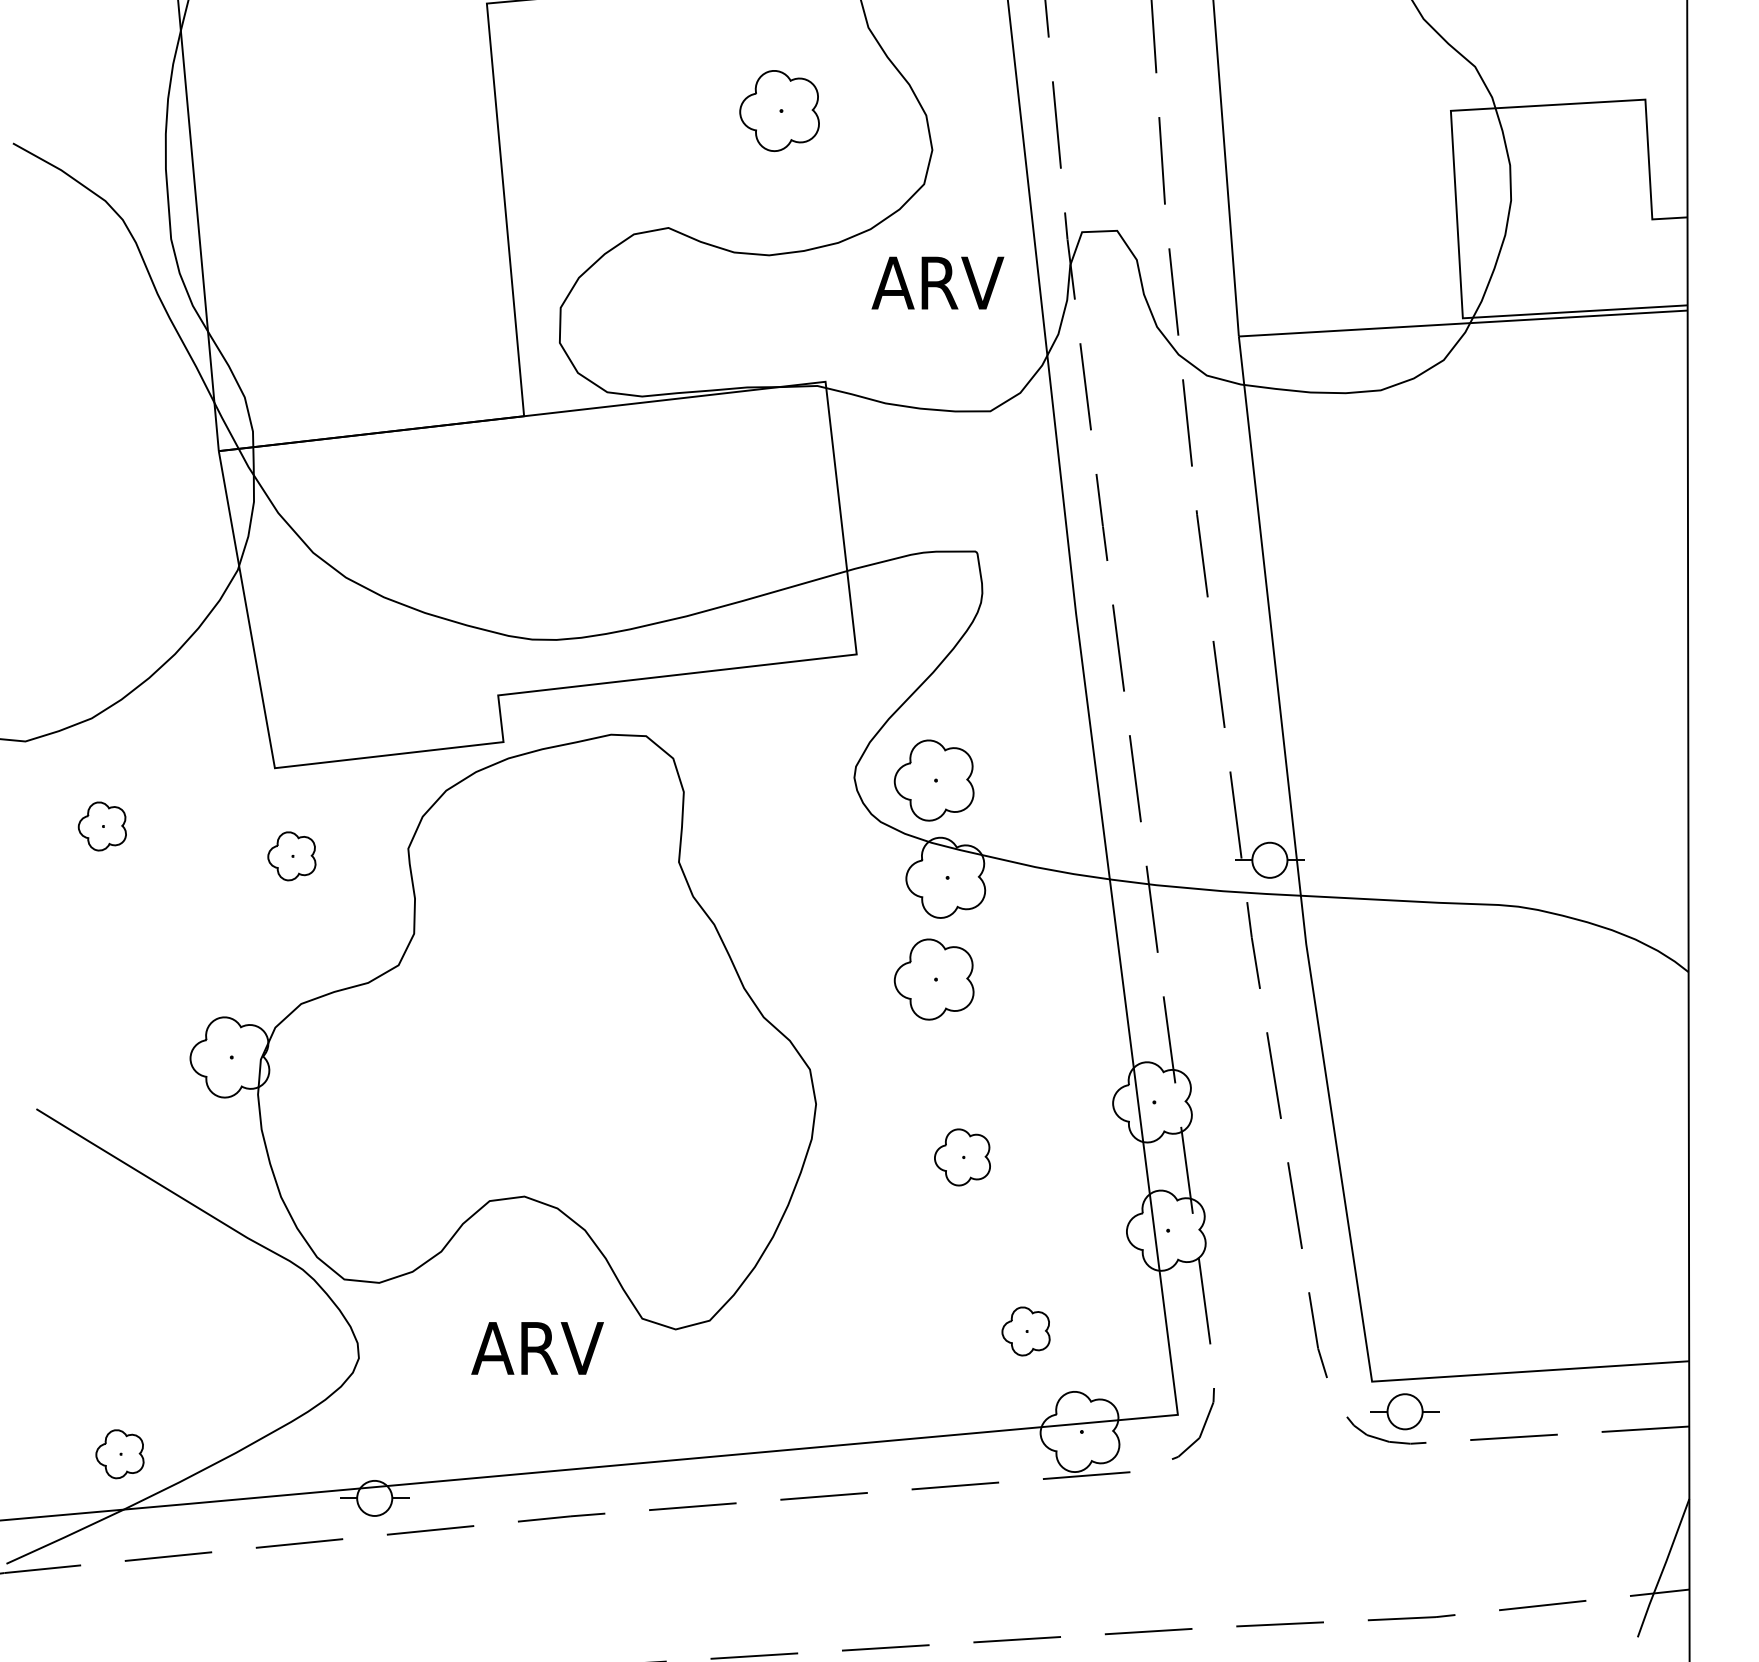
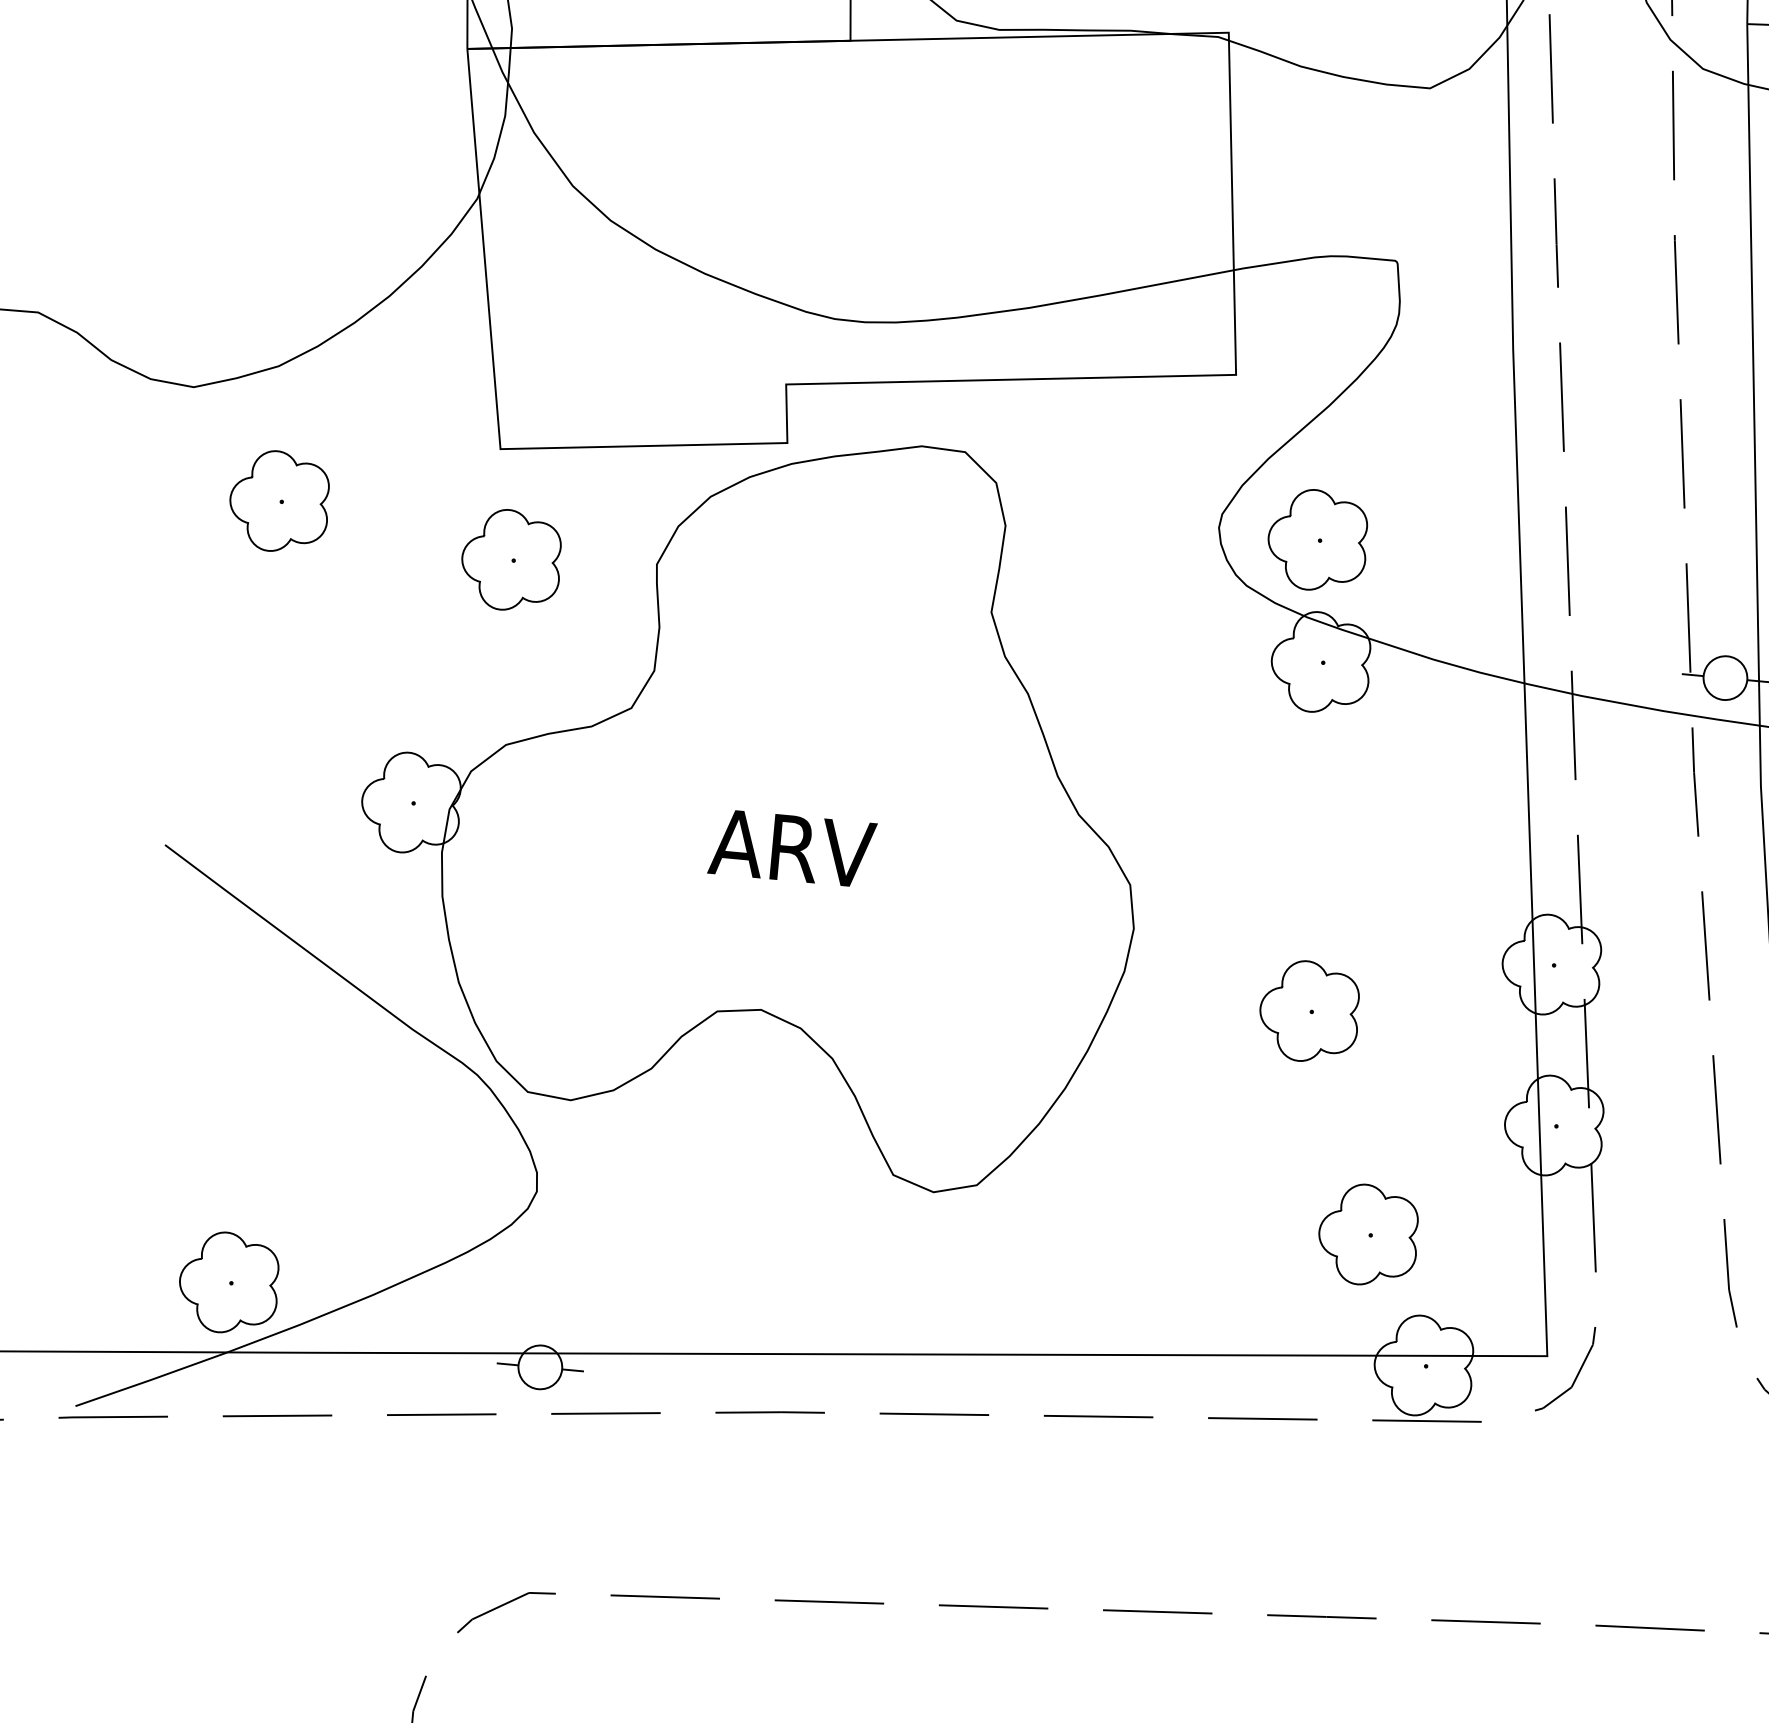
part: (102, 826) -> (279, 501), size x1.67
part: (291, 856) -> (510, 560), size x1.67
part: (933, 979) -> (1293, 787), removed
part: (962, 1157) -> (1309, 1011), size x1.43
part: (1025, 1331) -> (1367, 1235), size x1.67
text: (537, 1348) -> (792, 848), moved
part: (119, 1454) -> (228, 1283), size x1.67

